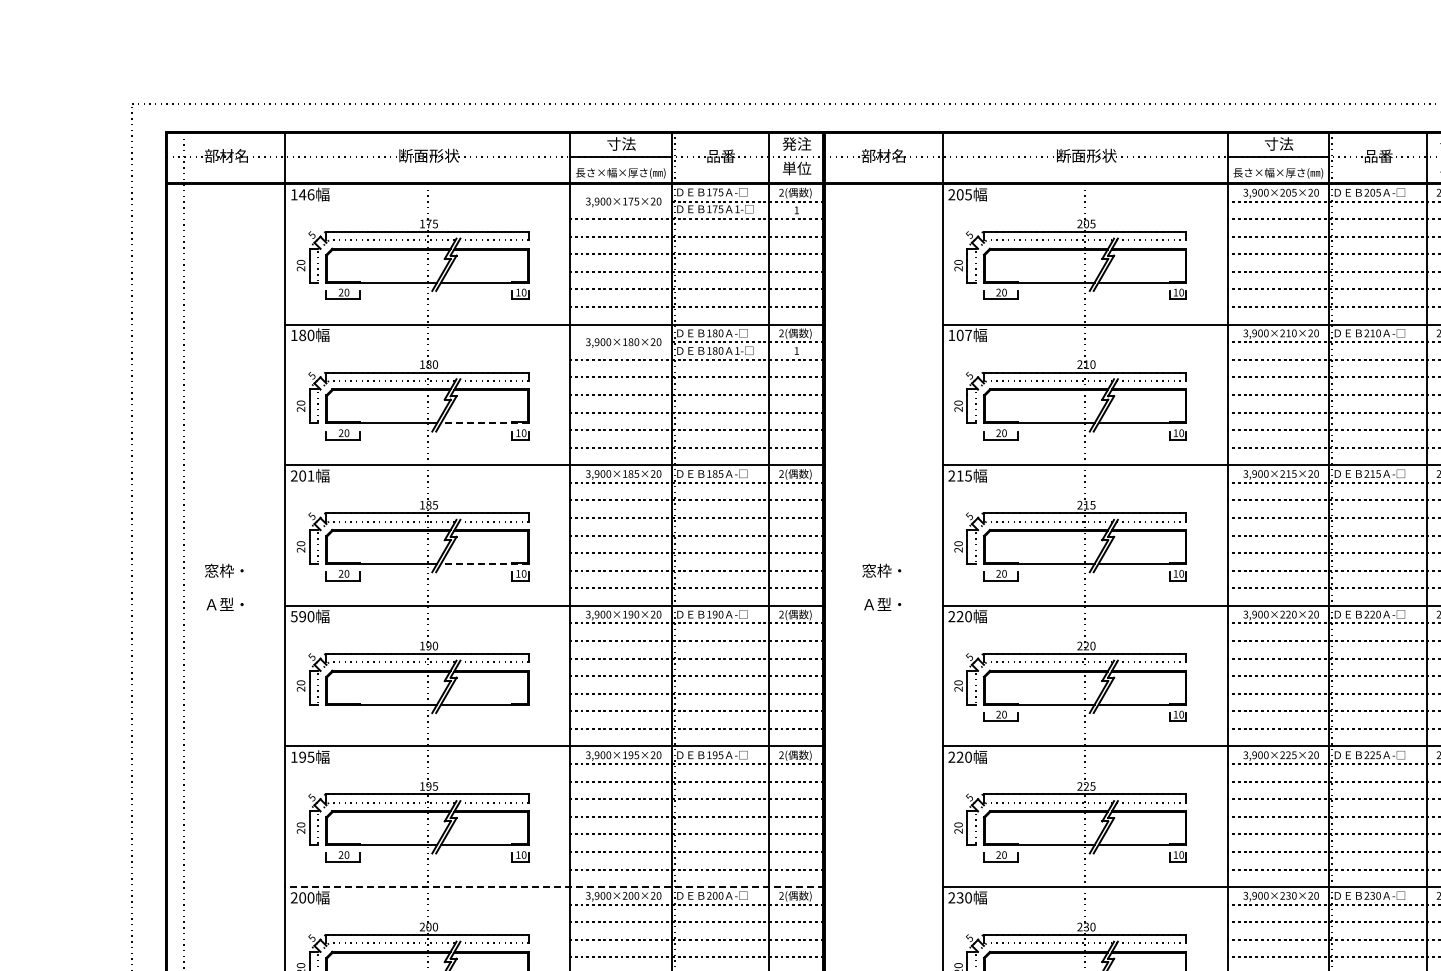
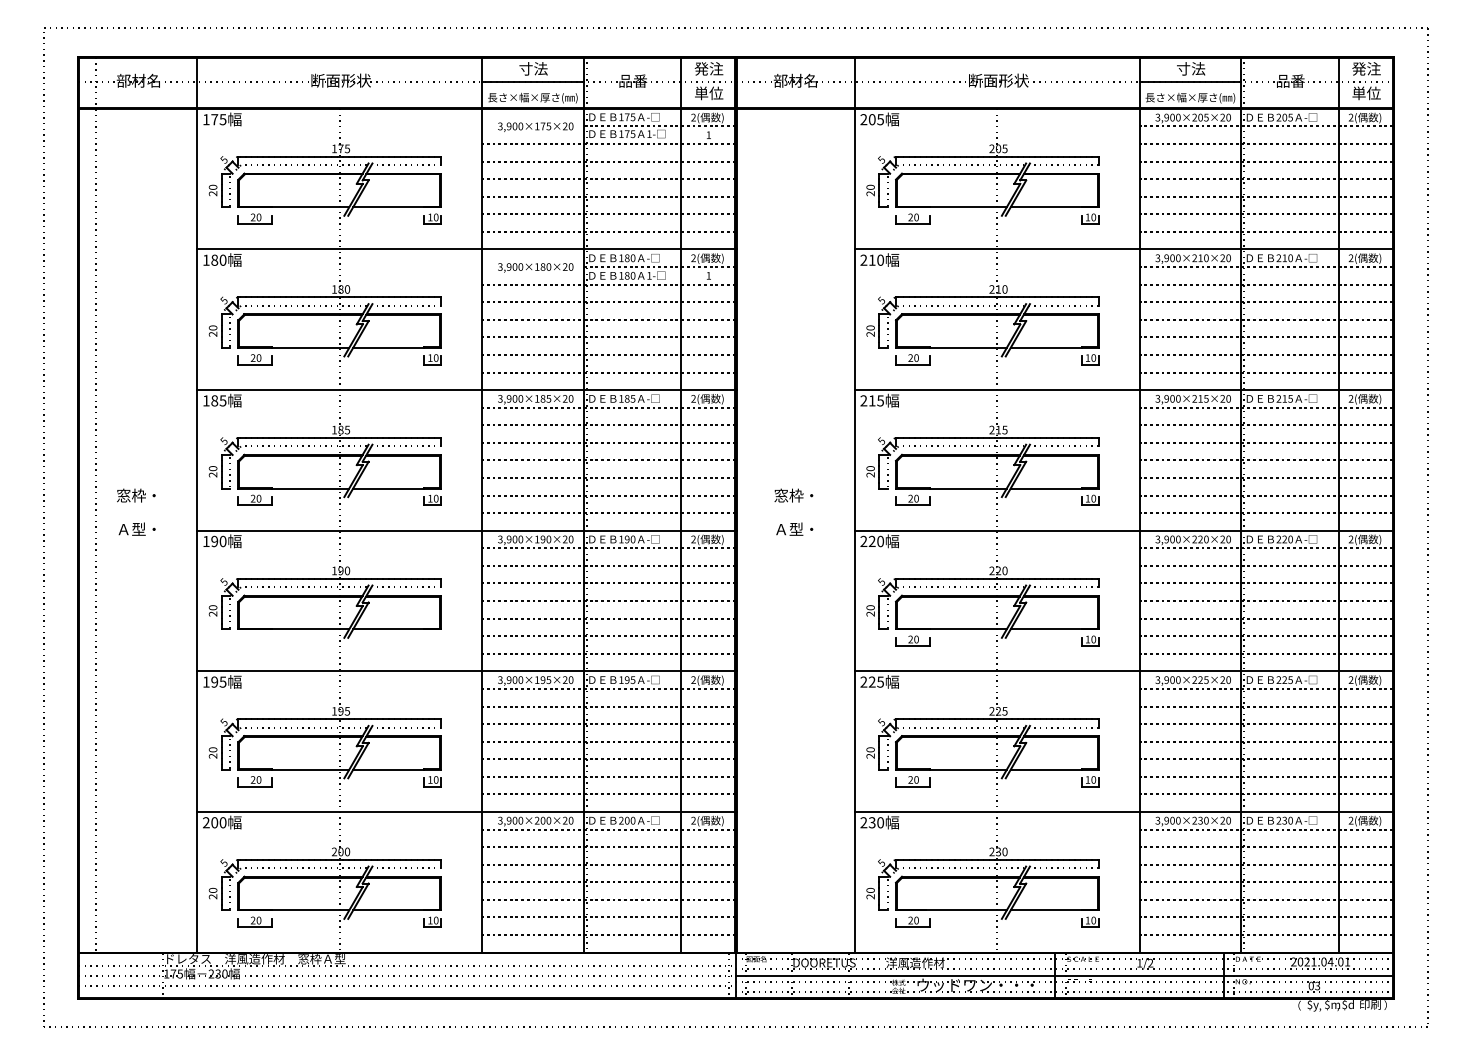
text: (306, 194) -> (218, 119), 146 -> 175
text: (960, 334) -> (872, 259), 107 -> 210
line: (485, 422) -> (397, 347), dashed -> solid
text: (302, 475) -> (214, 400), 201 -> 185
line: (485, 563) -> (397, 488), dashed -> solid
text: (293, 616) -> (205, 541), 590 -> 190
text: (968, 756) -> (880, 681), 220 -> 225
line: (554, 886) -> (466, 811), dashed -> solid

